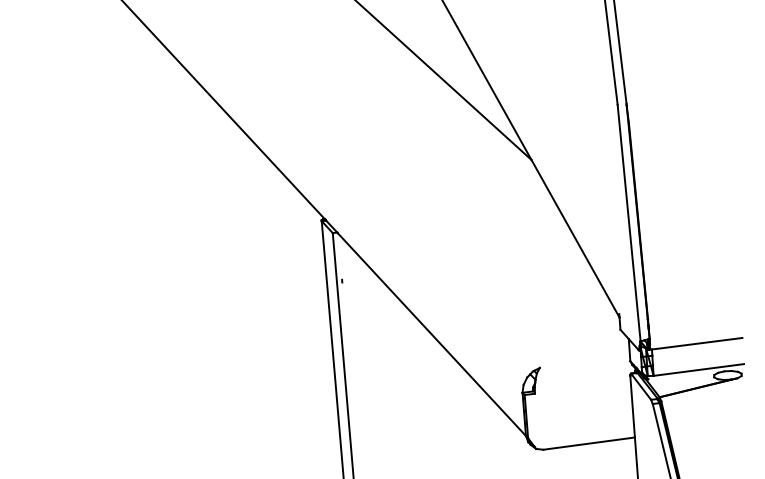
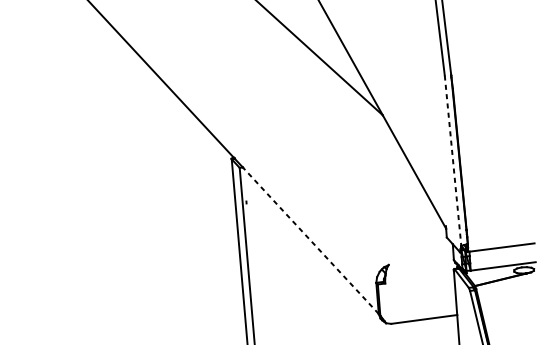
line: (629, 223) -> (453, 160), solid -> dashed
line: (431, 334) -> (310, 240), solid -> dashed

